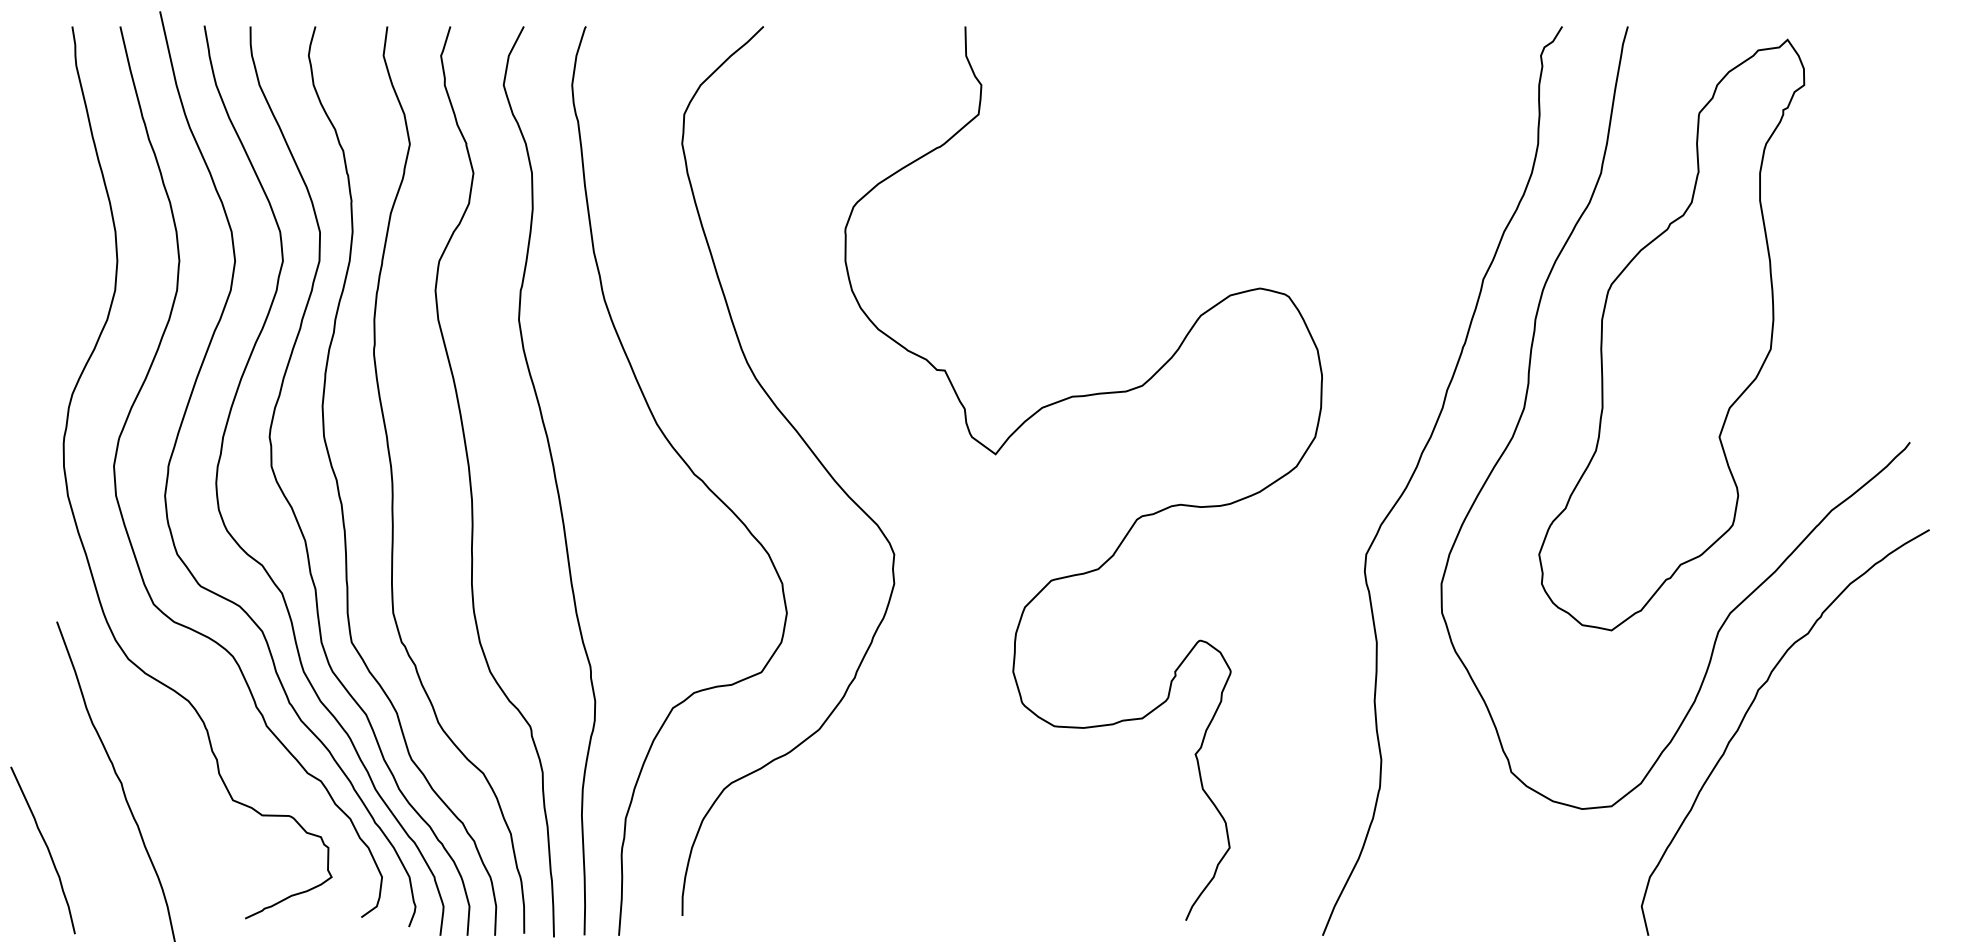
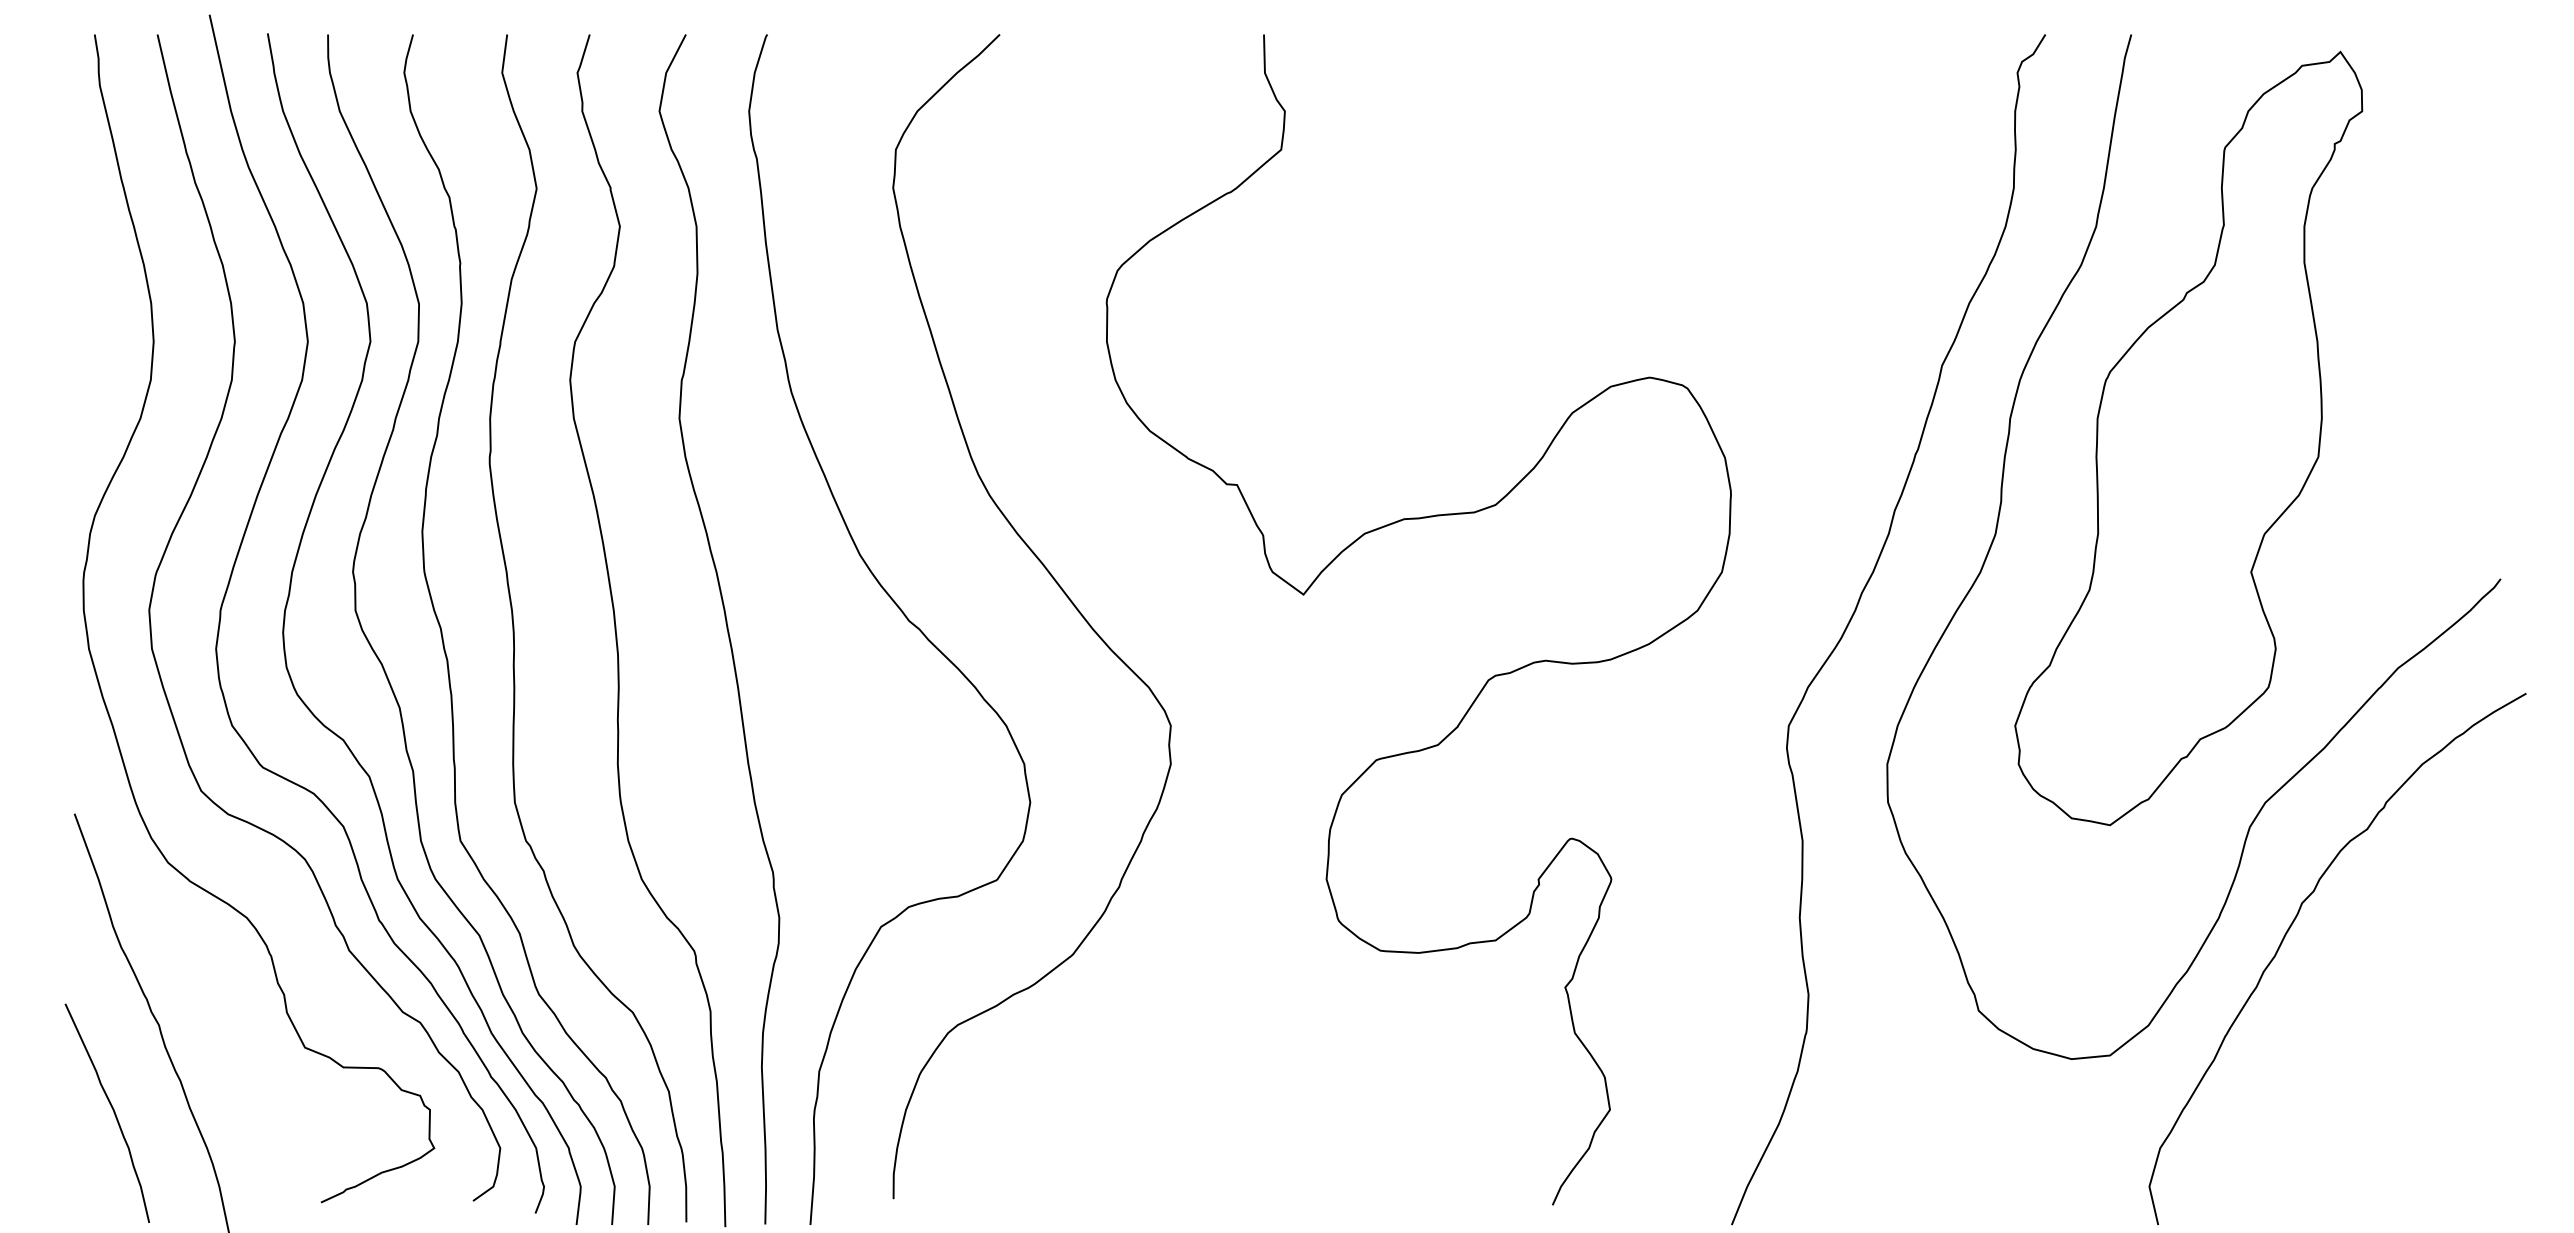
curve: (46, 848) -> (112, 1110), moved

